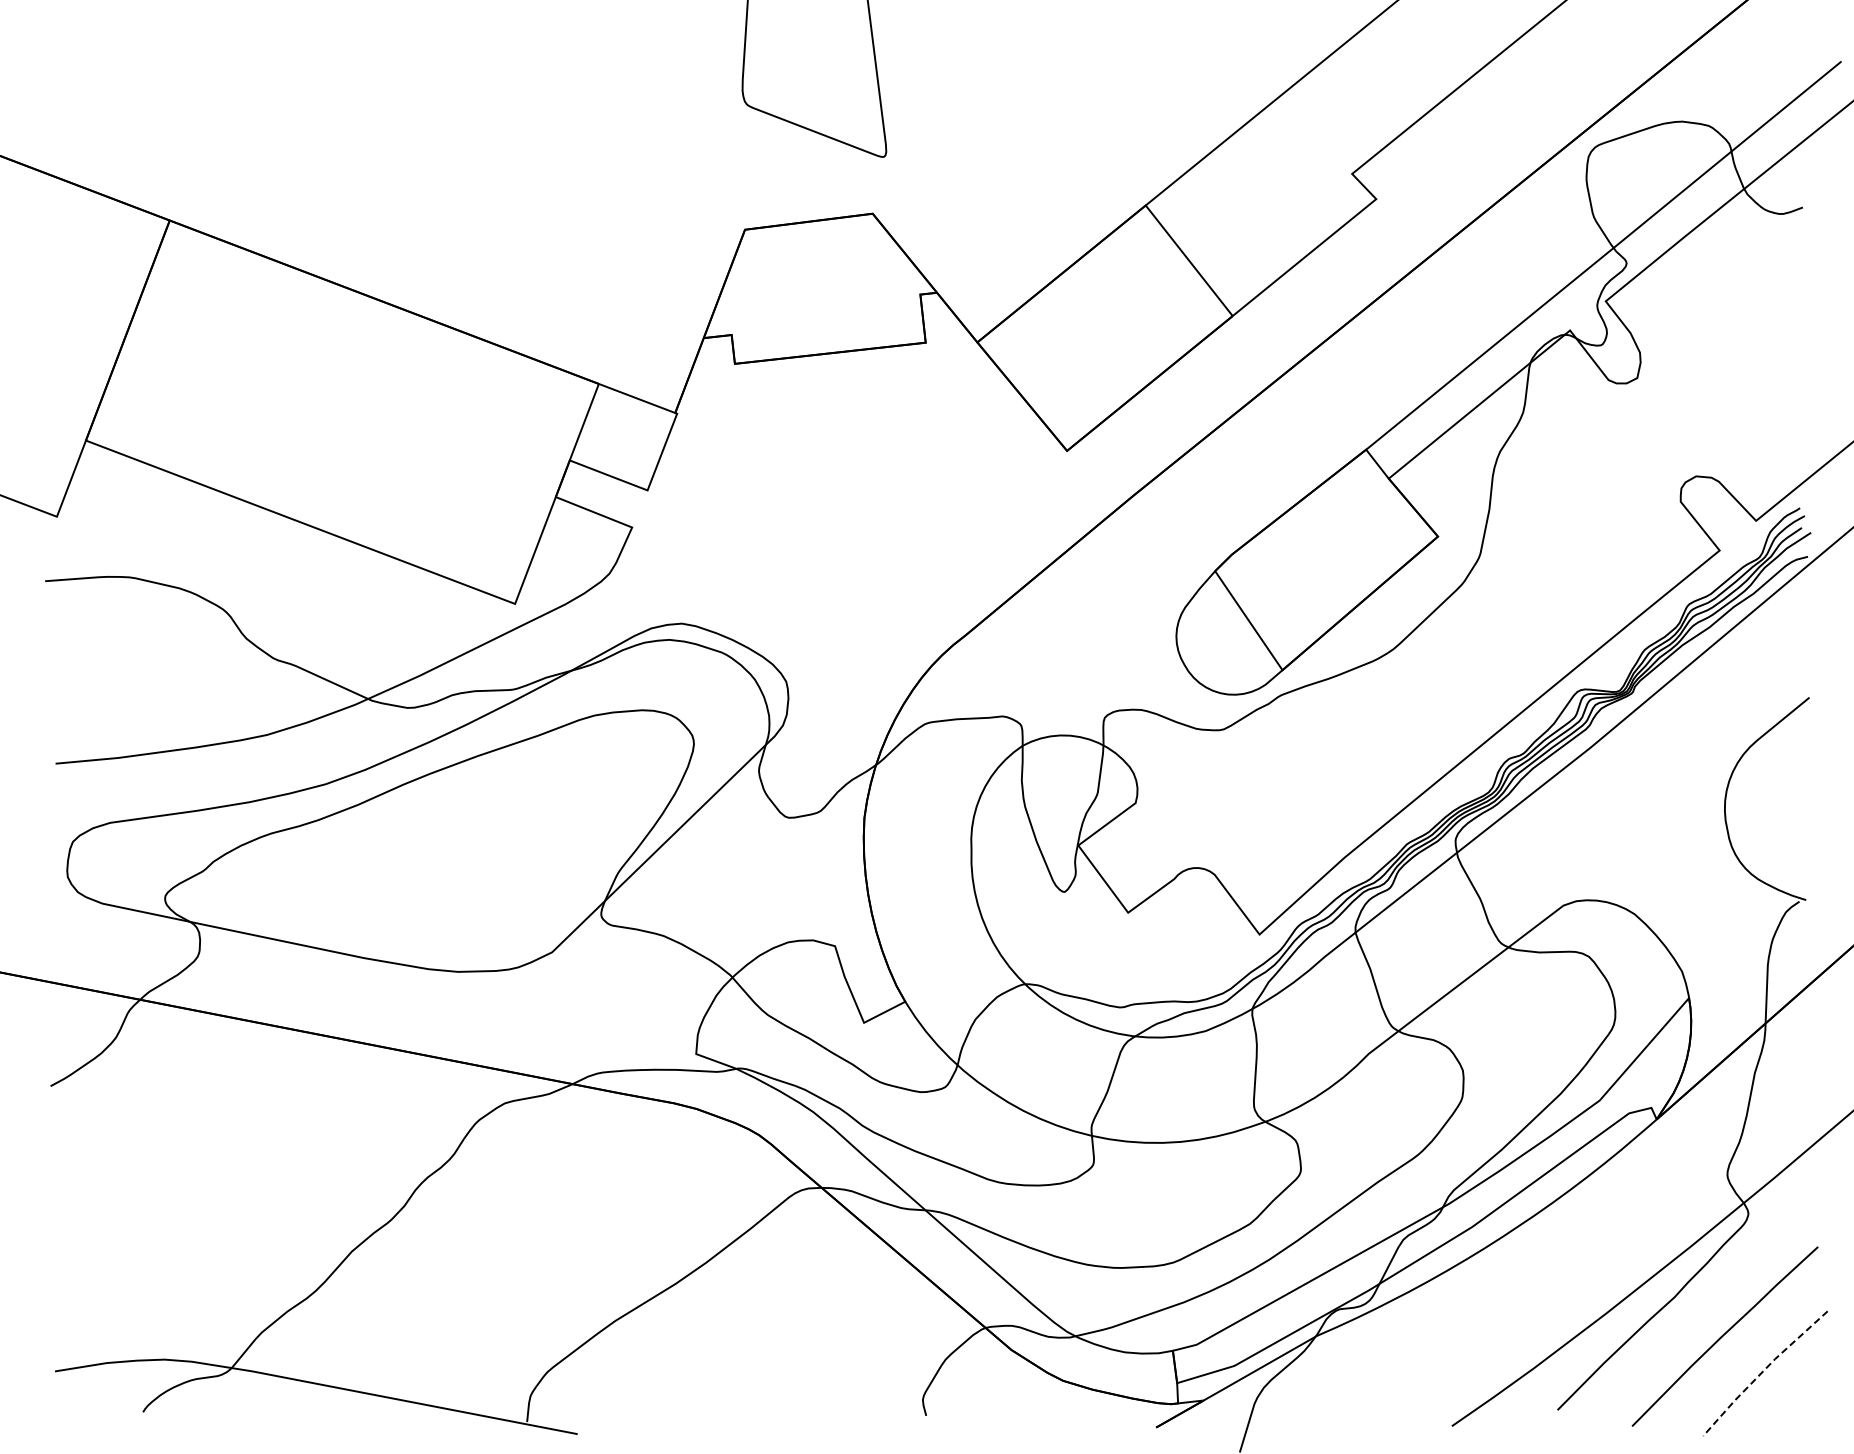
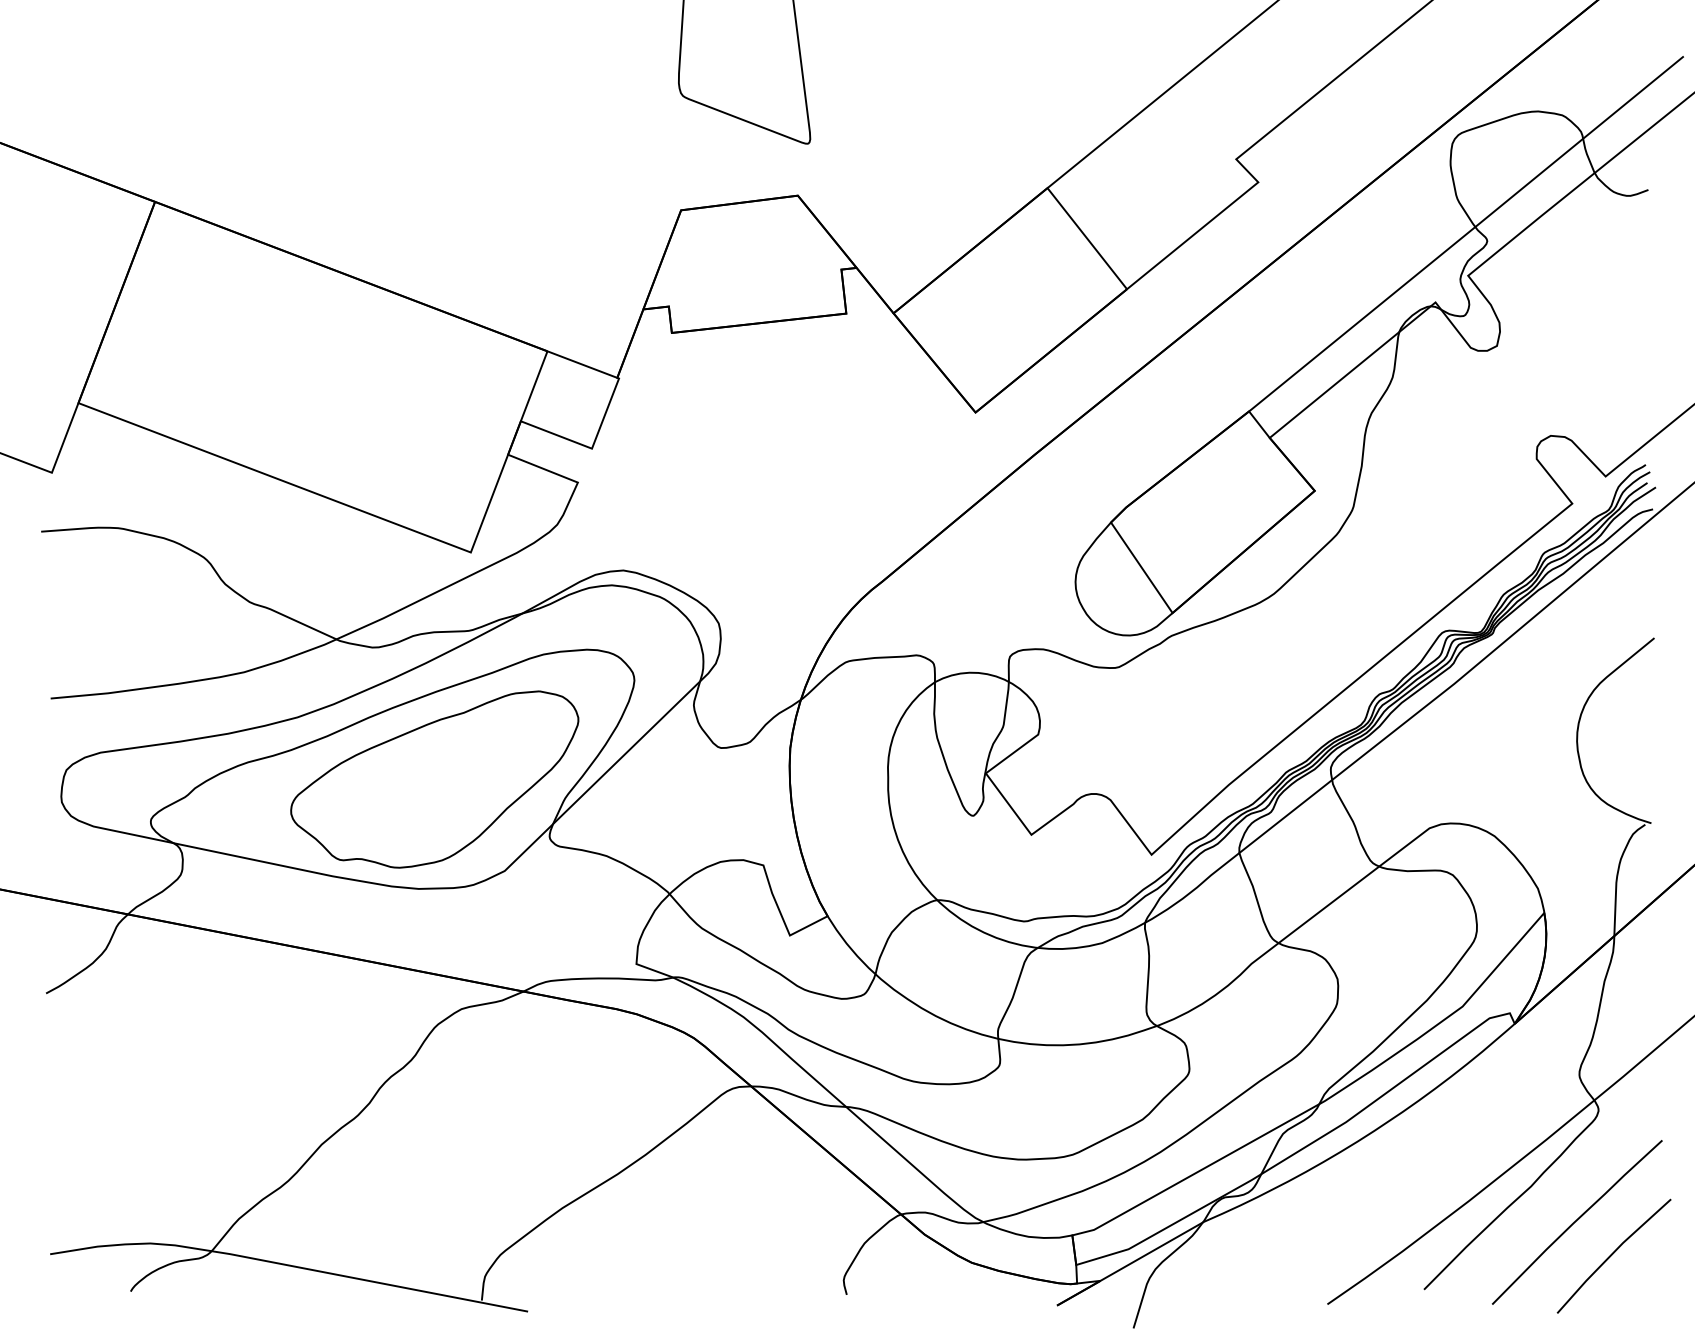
part: (475, 852) -> (434, 779), added
line: (1762, 1371) -> (1611, 1254), dashed -> solid

